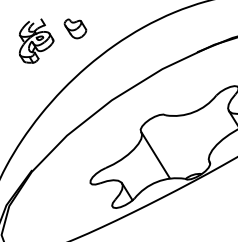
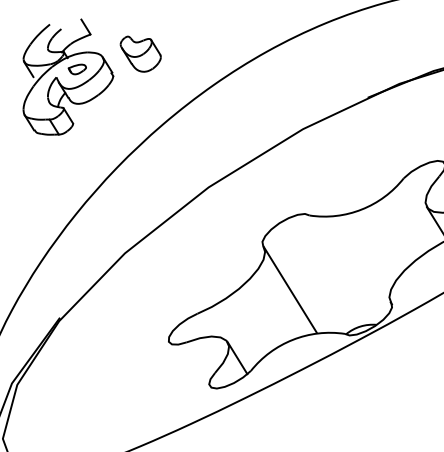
part: (36, 40) -> (68, 75), size x1.43

